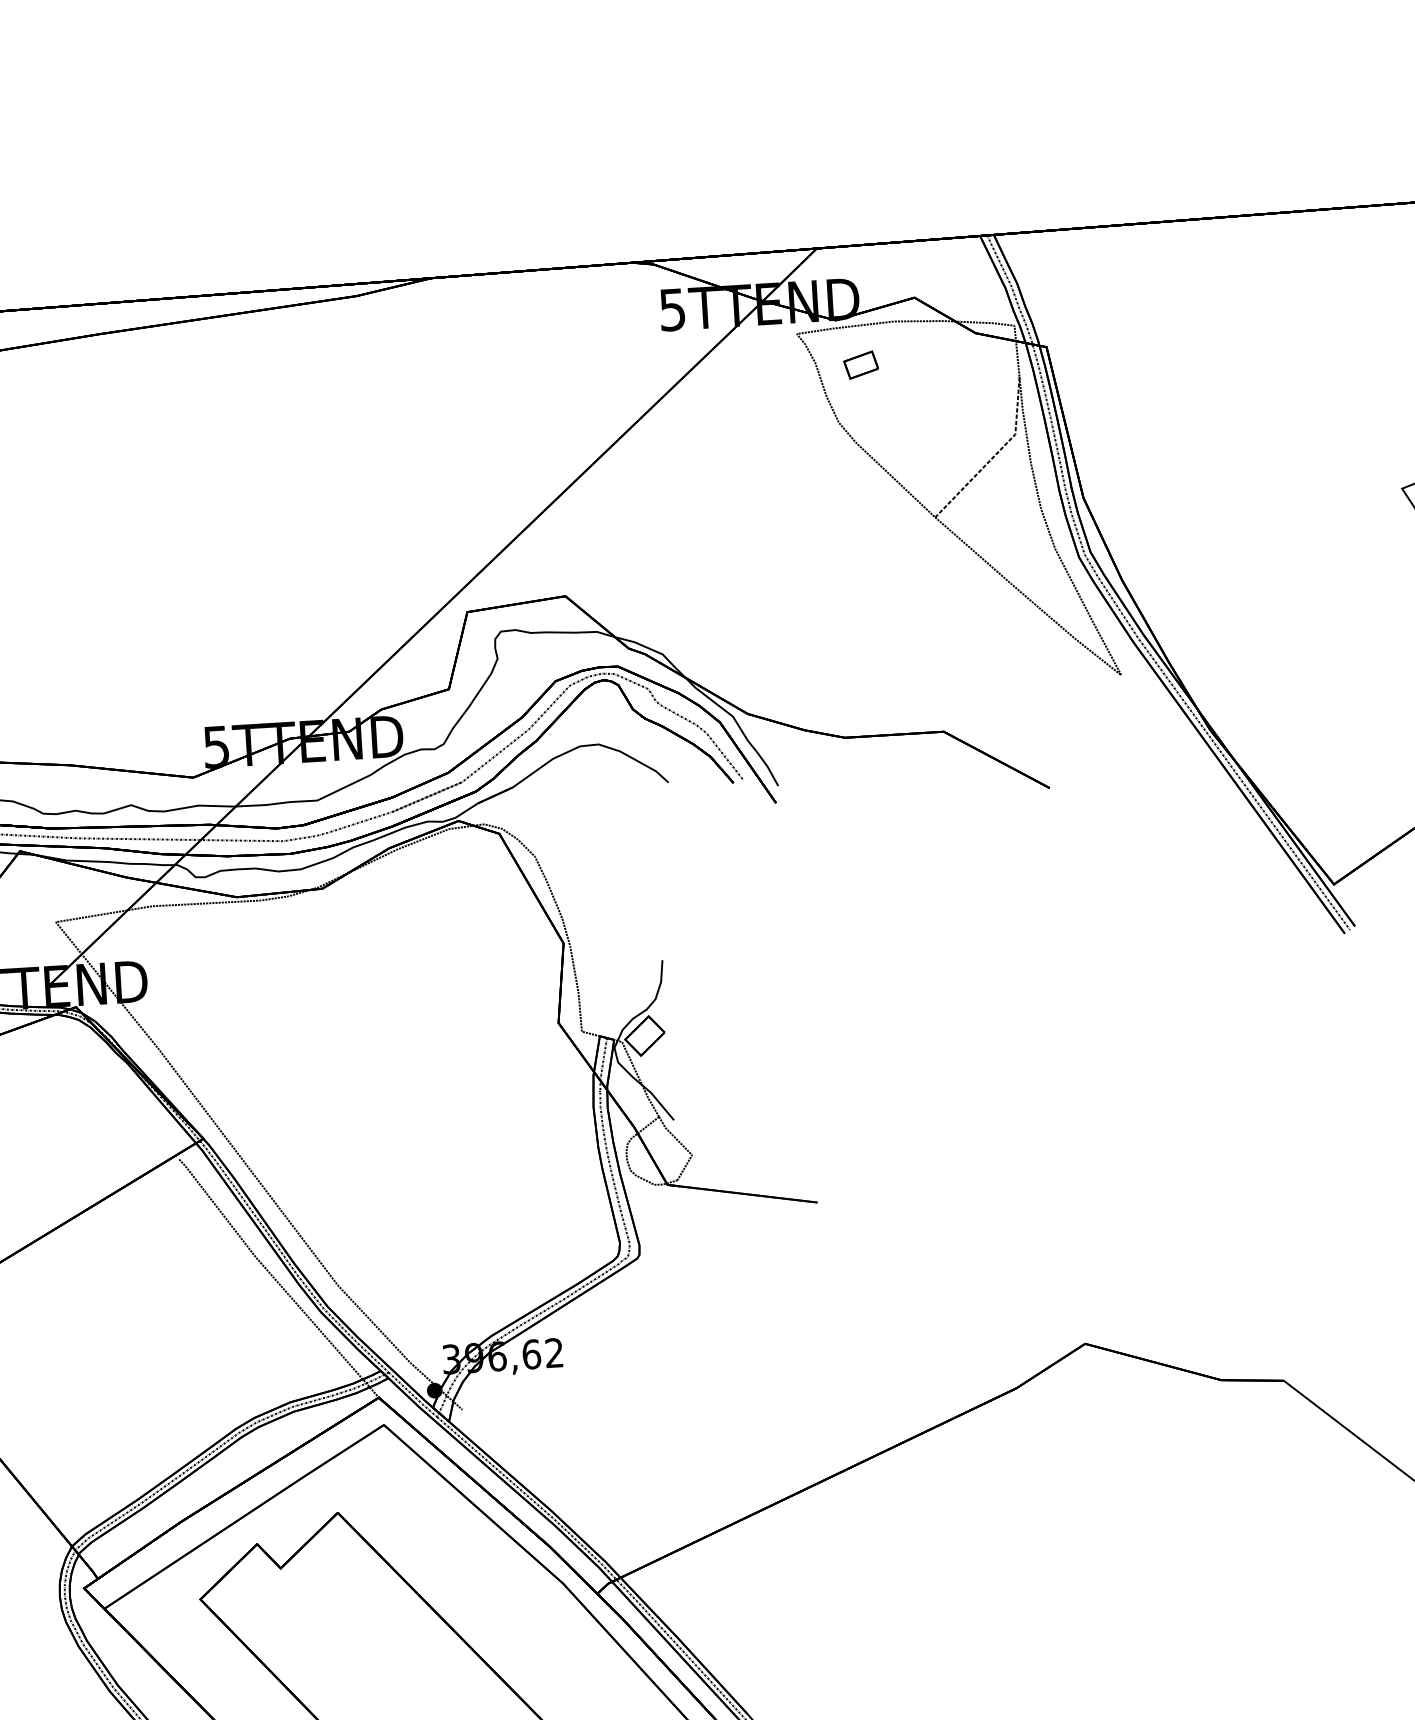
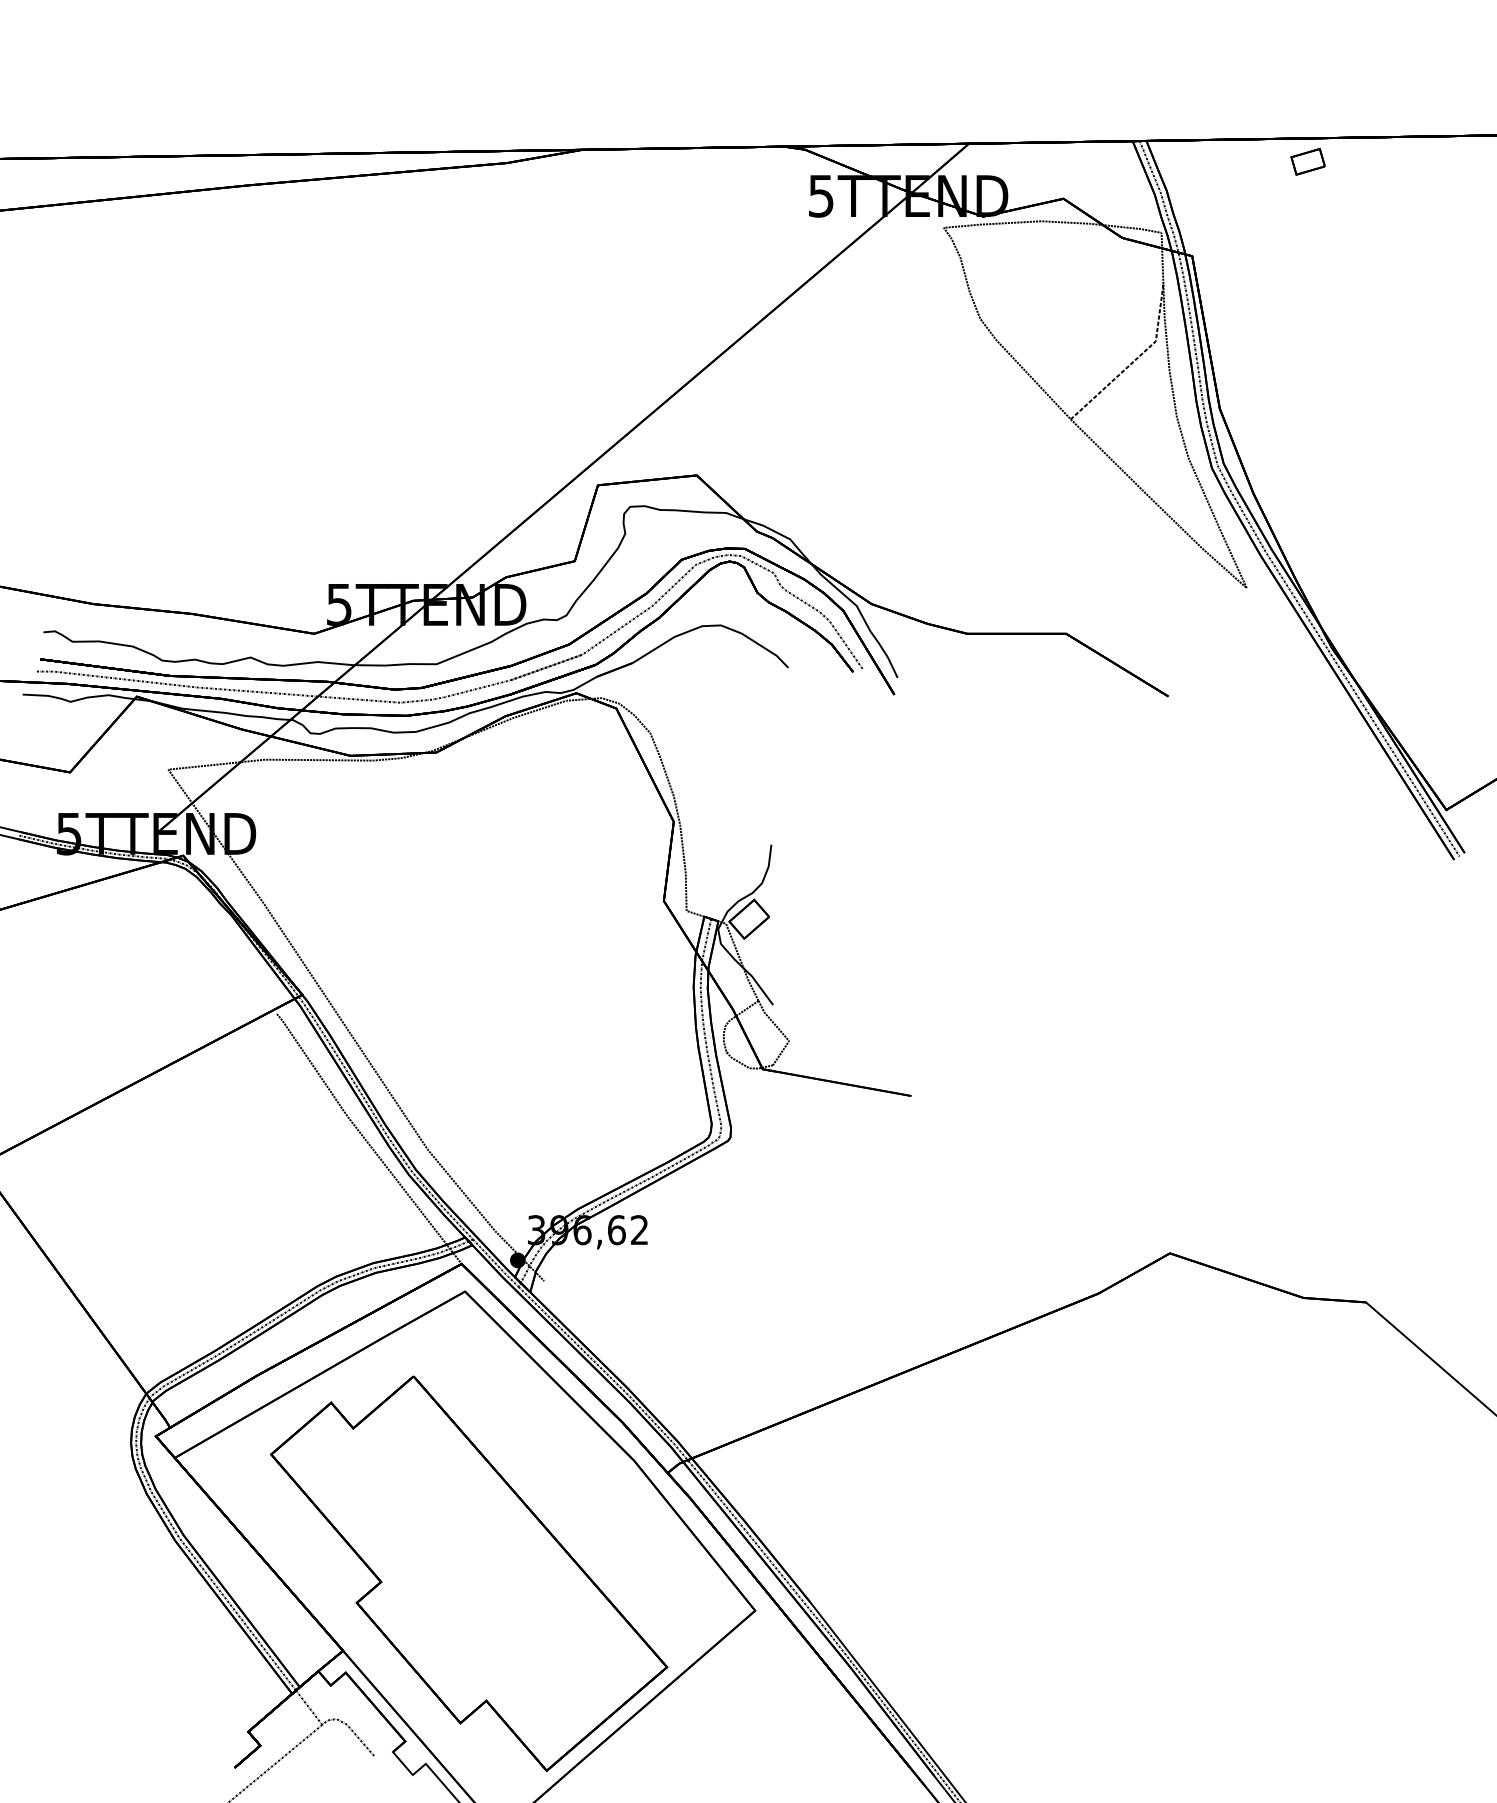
part: (860, 364) -> (1307, 161), moved

